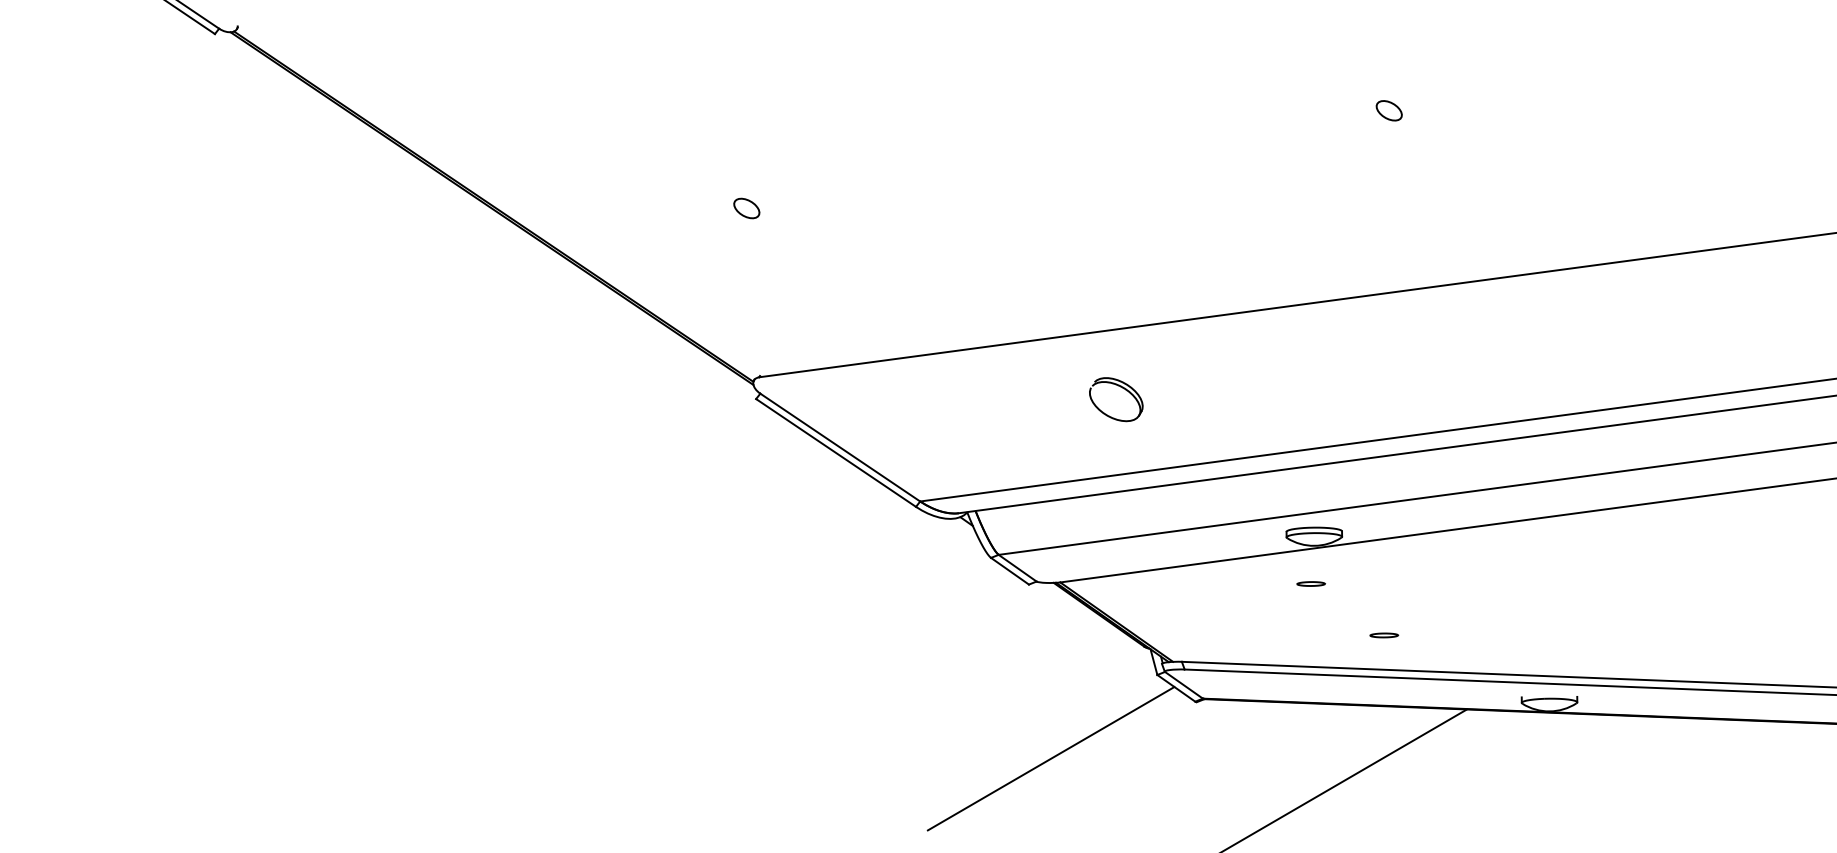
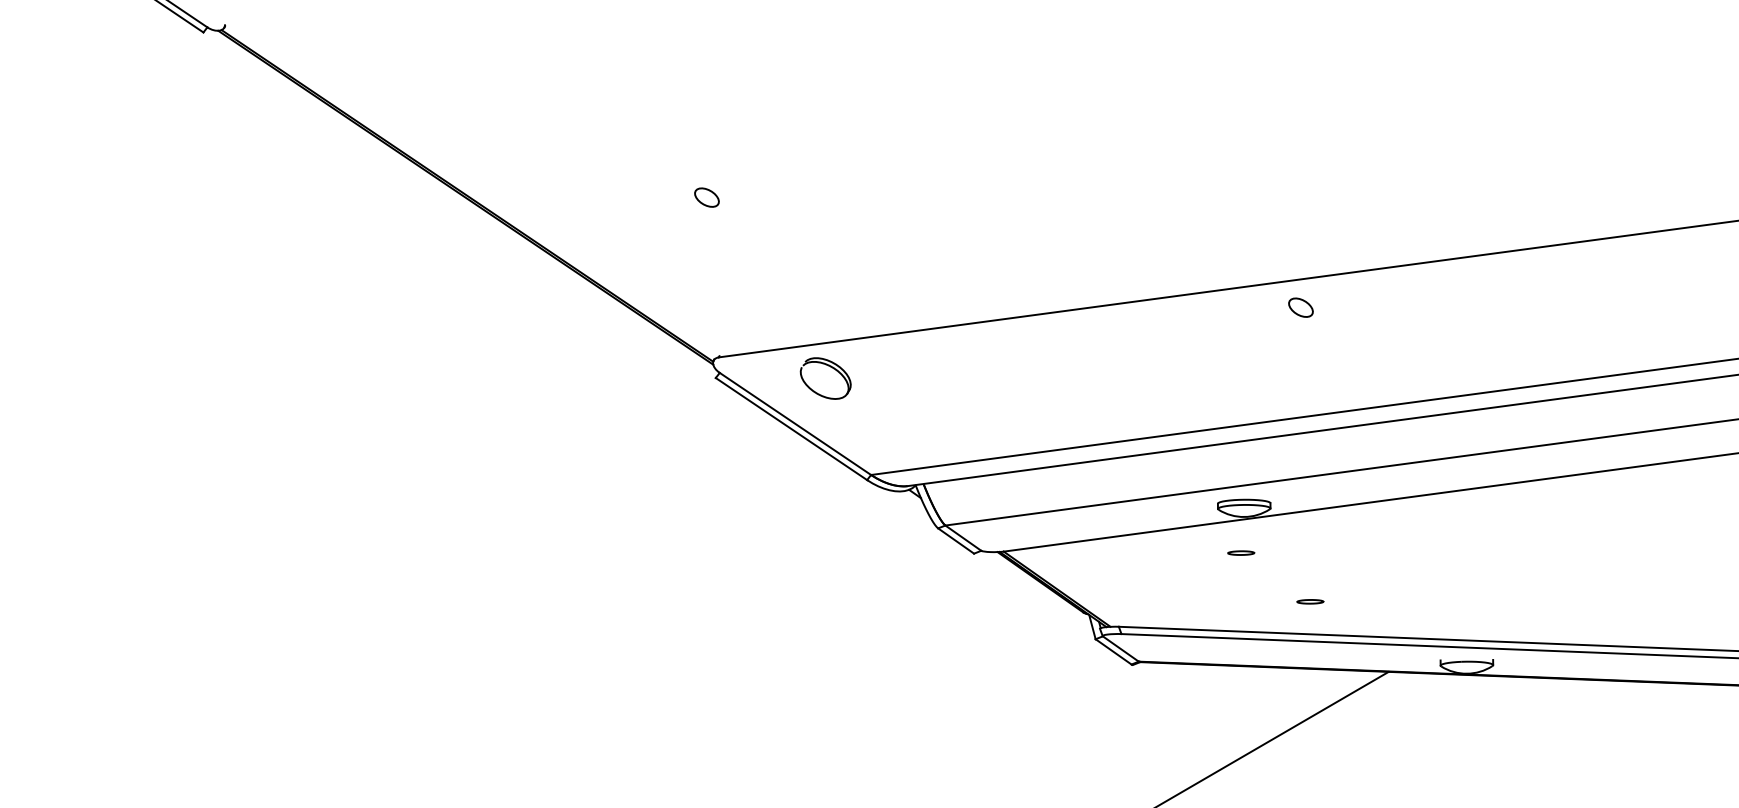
part: (1388, 110) -> (1300, 307), moved
part: (1116, 399) -> (825, 378), moved
line: (1050, 758) -> (994, 718), removed

